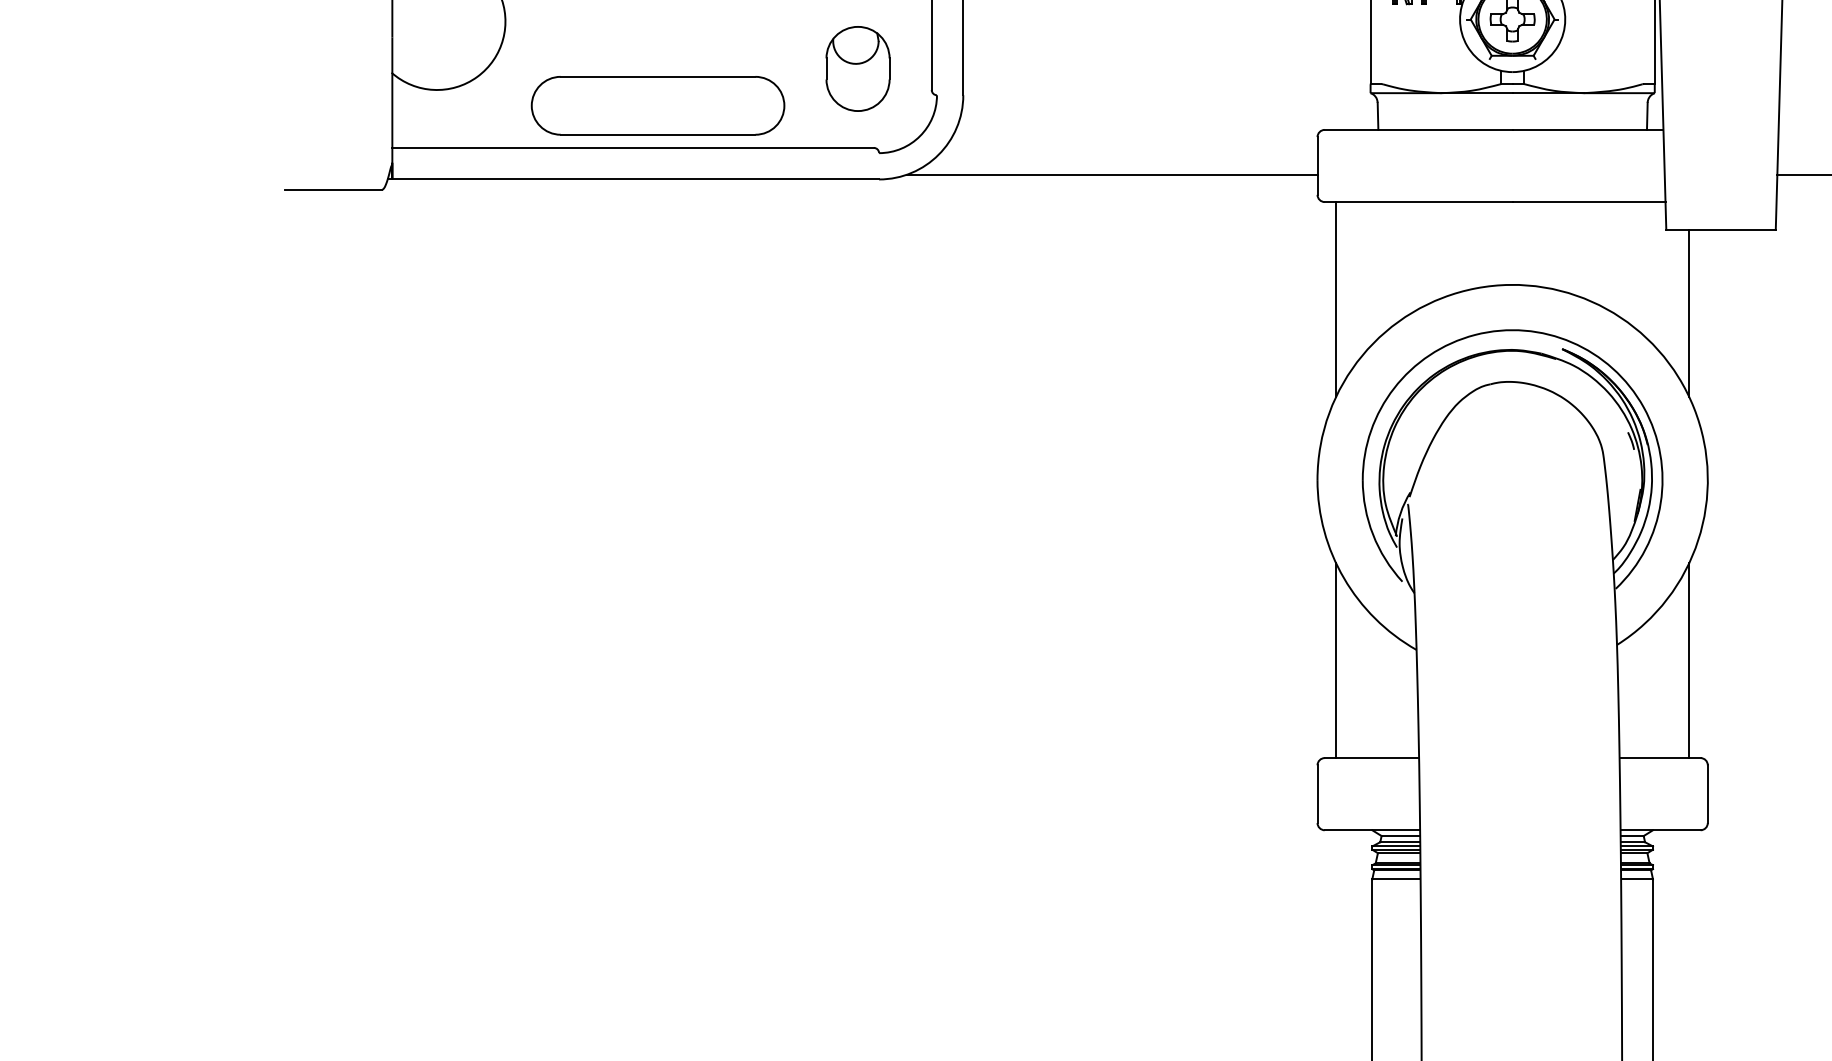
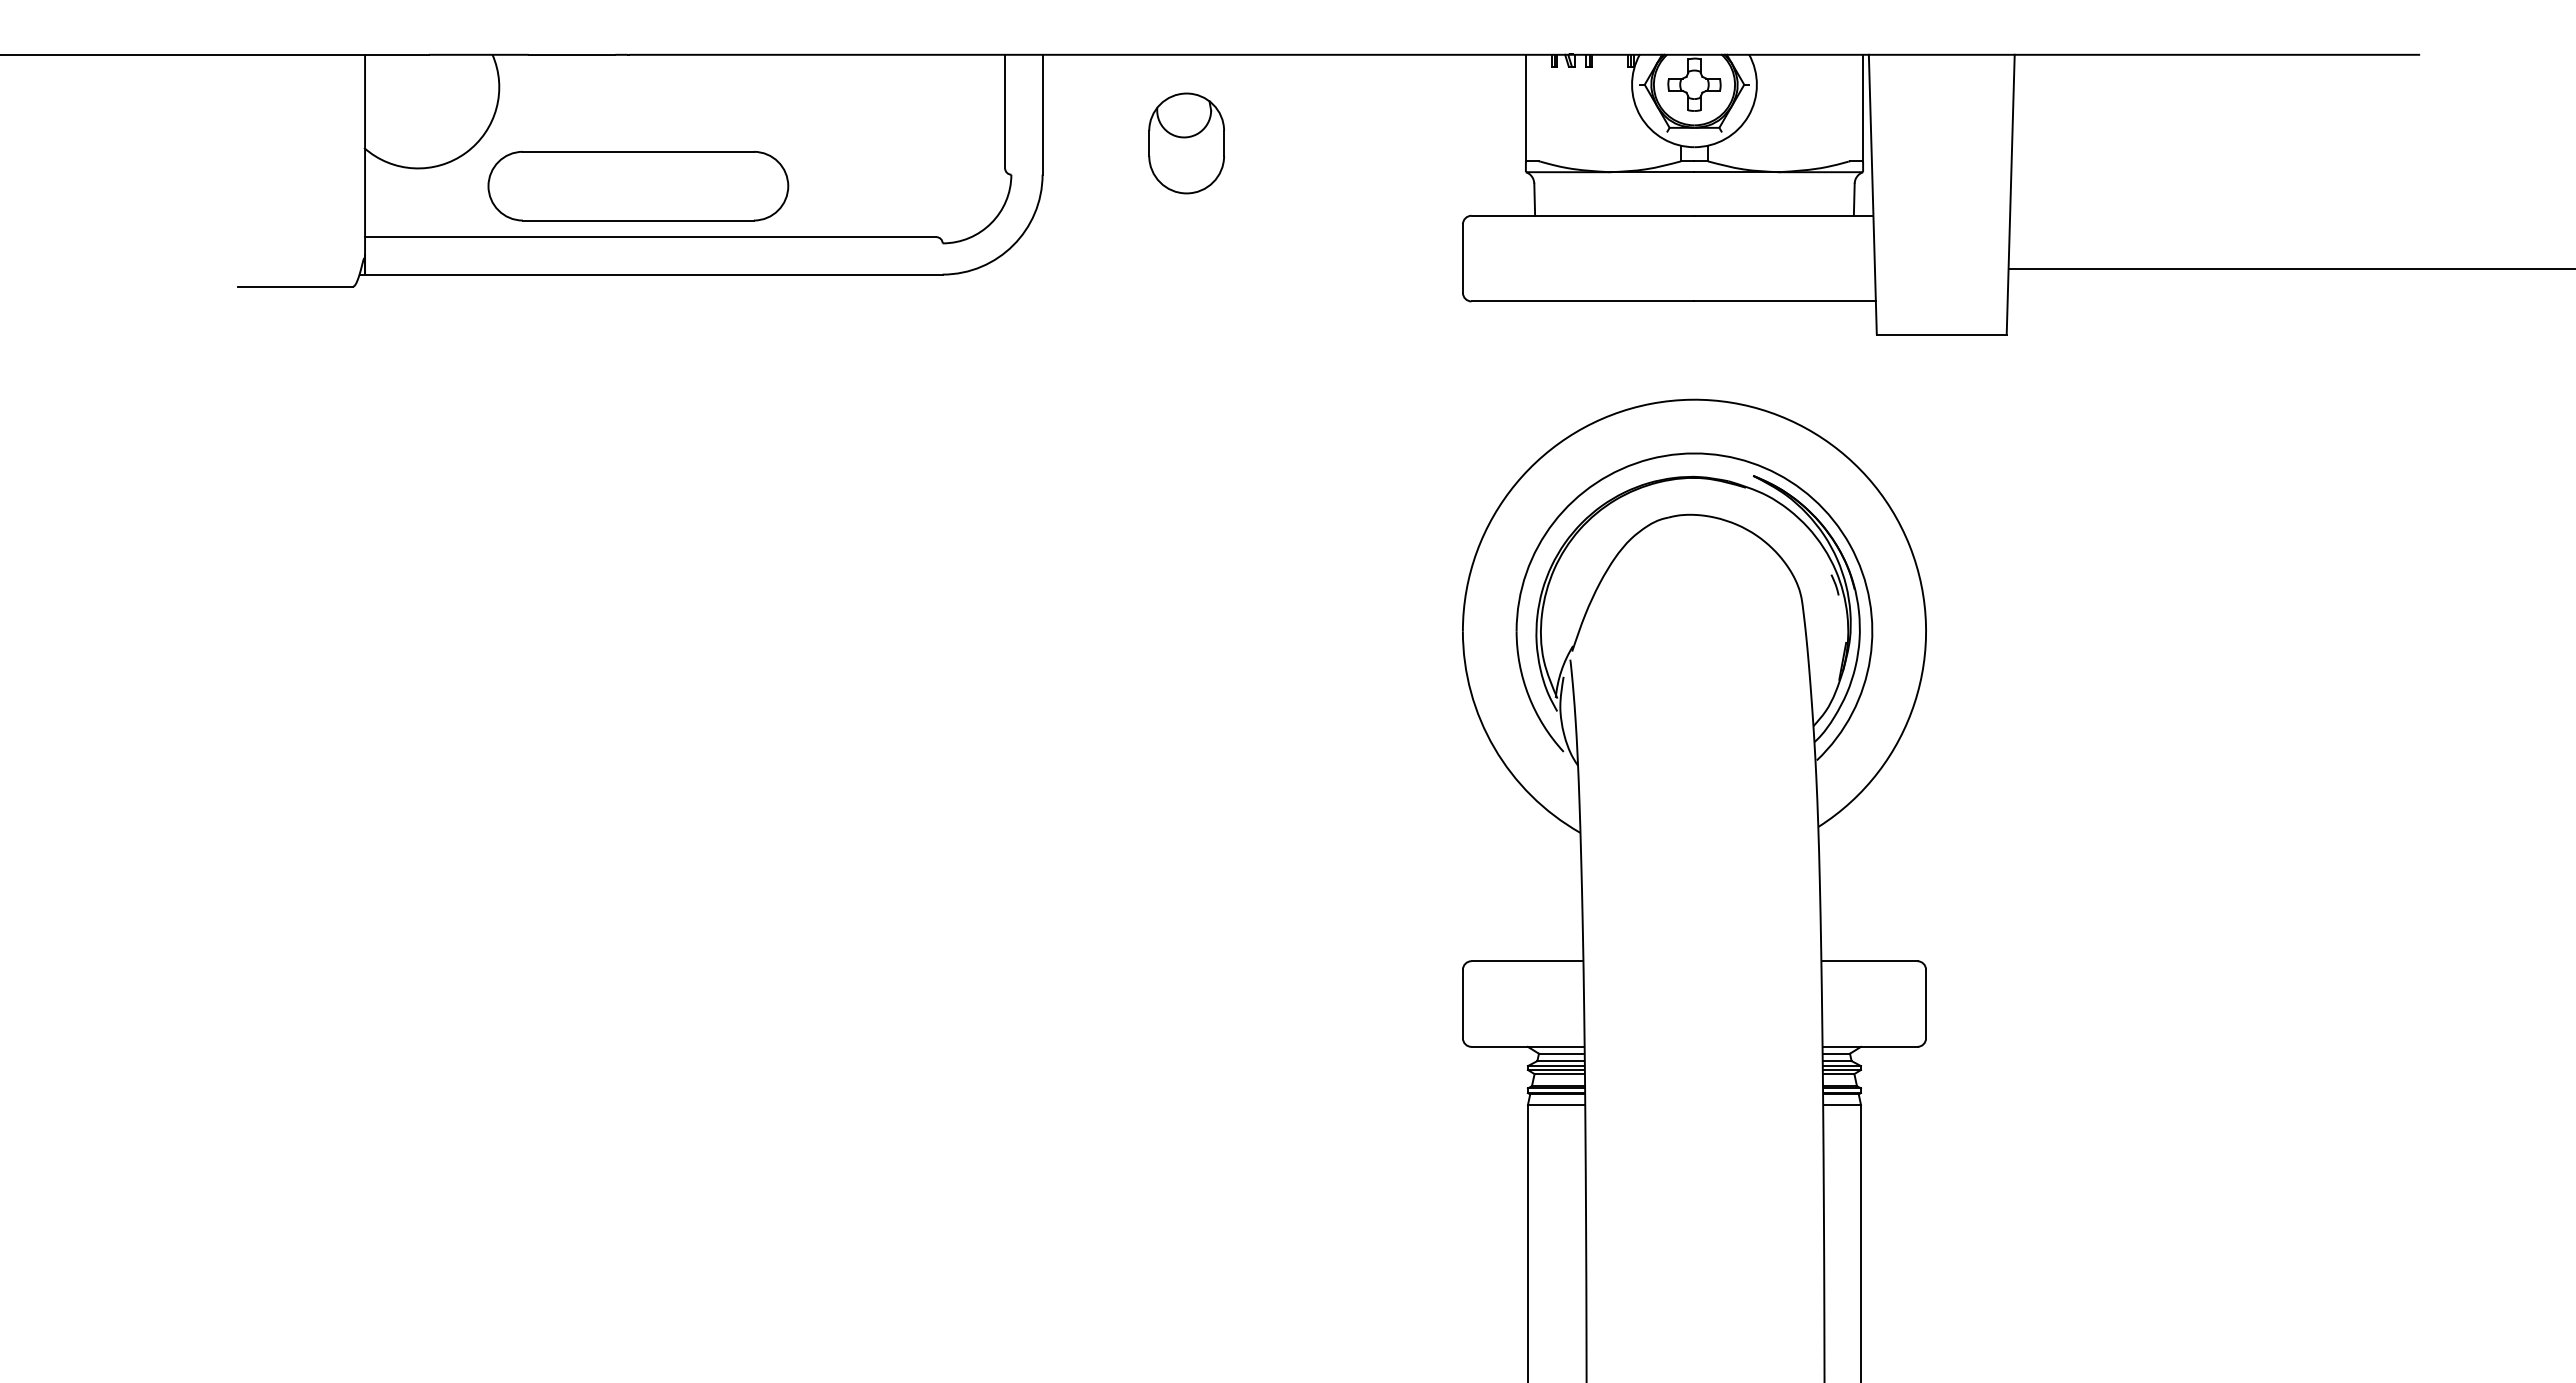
part: (857, 68) -> (1186, 143), moved
part: (658, 106) -> (638, 186), moved
line: (1111, 175) -> (1218, 269), removed
line: (1336, 299) -> (1485, 416), removed
line: (1688, 313) -> (1903, 433), removed
line: (1336, 660) -> (1485, 845), removed
line: (1688, 660) -> (1903, 845), removed

